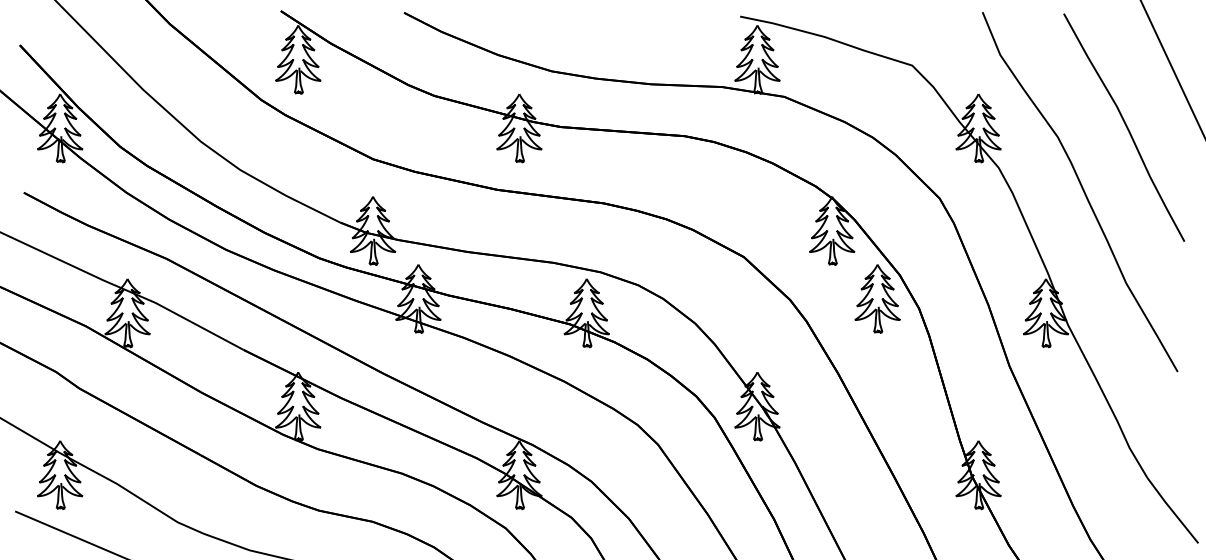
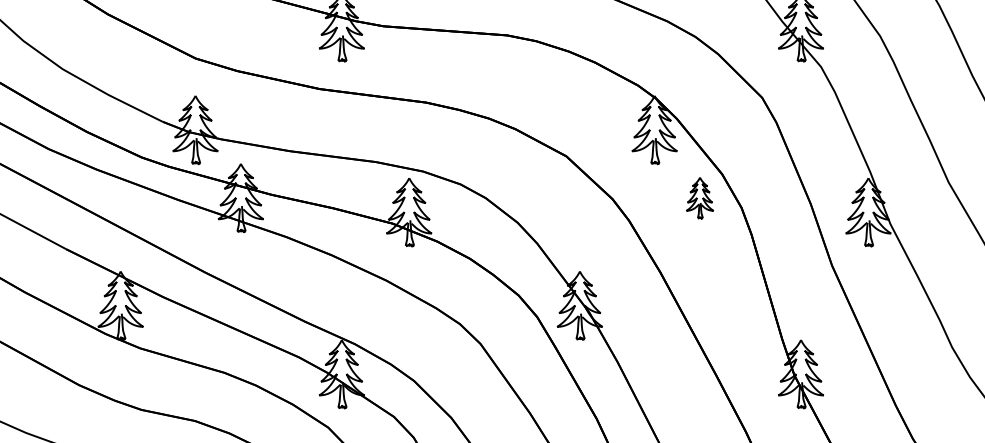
part: (877, 298) -> (699, 197), size x0.6

